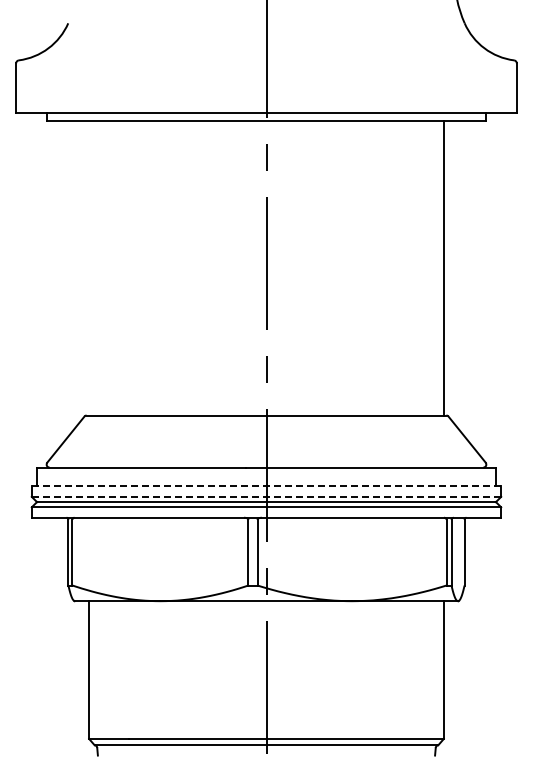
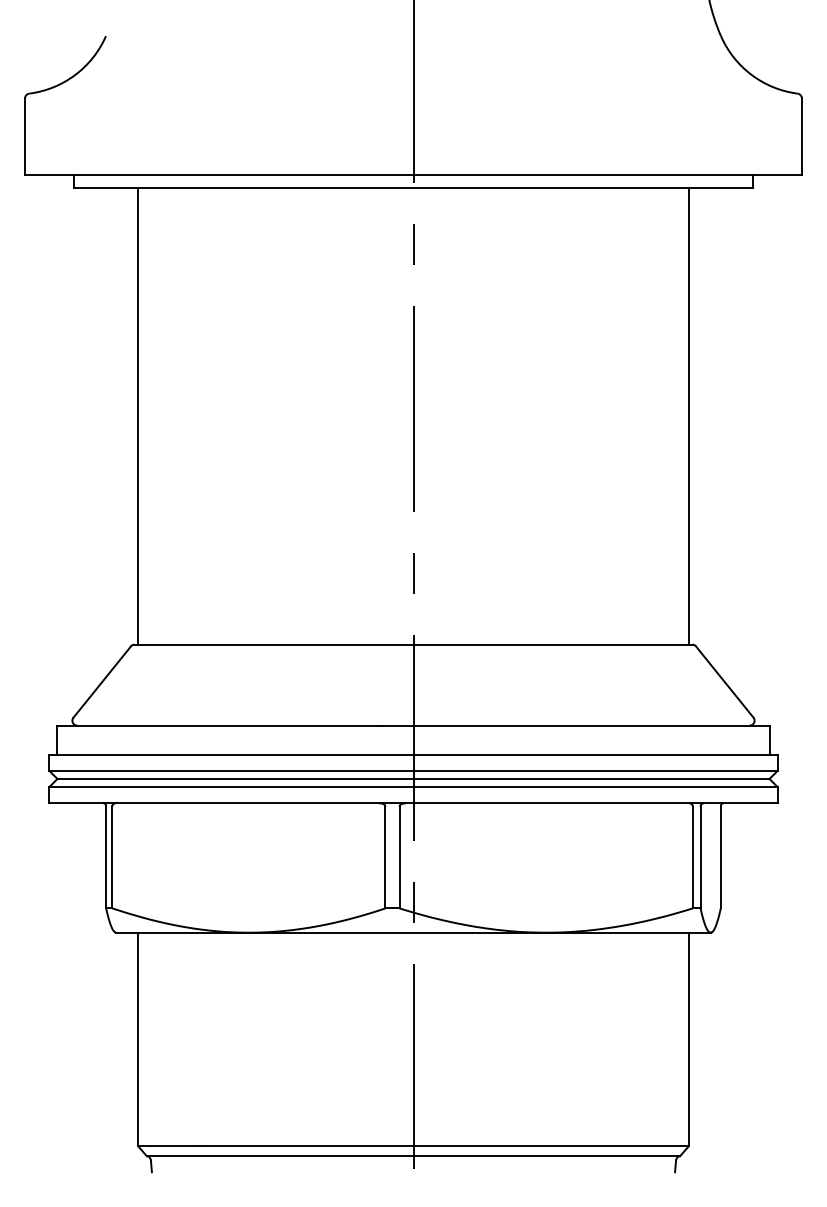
line: (89, 268) -> (138, 416), added
line: (266, 486) -> (413, 754), dashed -> solid
line: (266, 496) -> (413, 770), dashed -> solid

